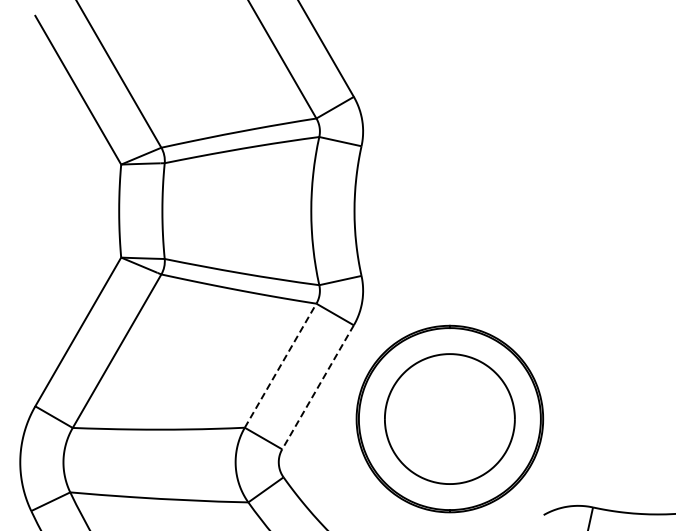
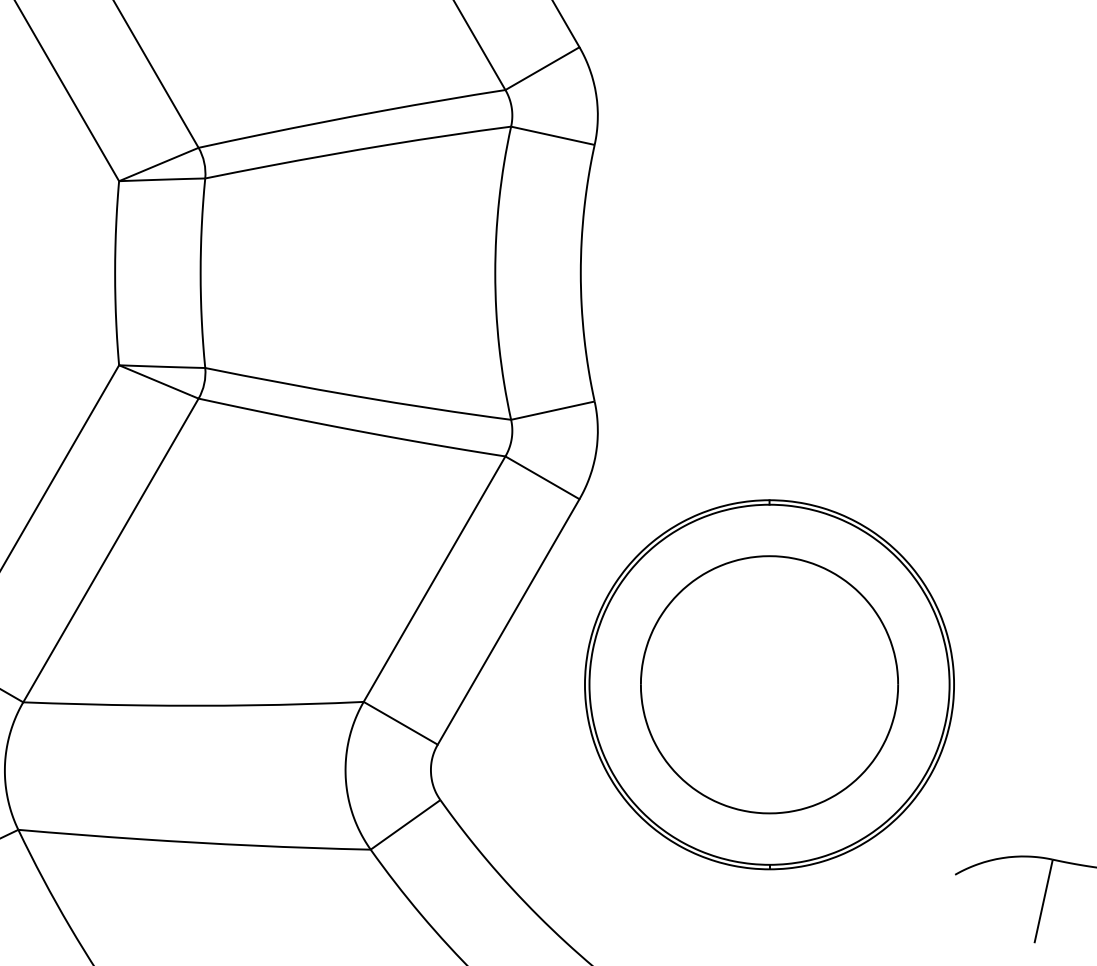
line: (280, 365) -> (434, 578), dashed -> solid
line: (318, 387) -> (509, 622), dashed -> solid

